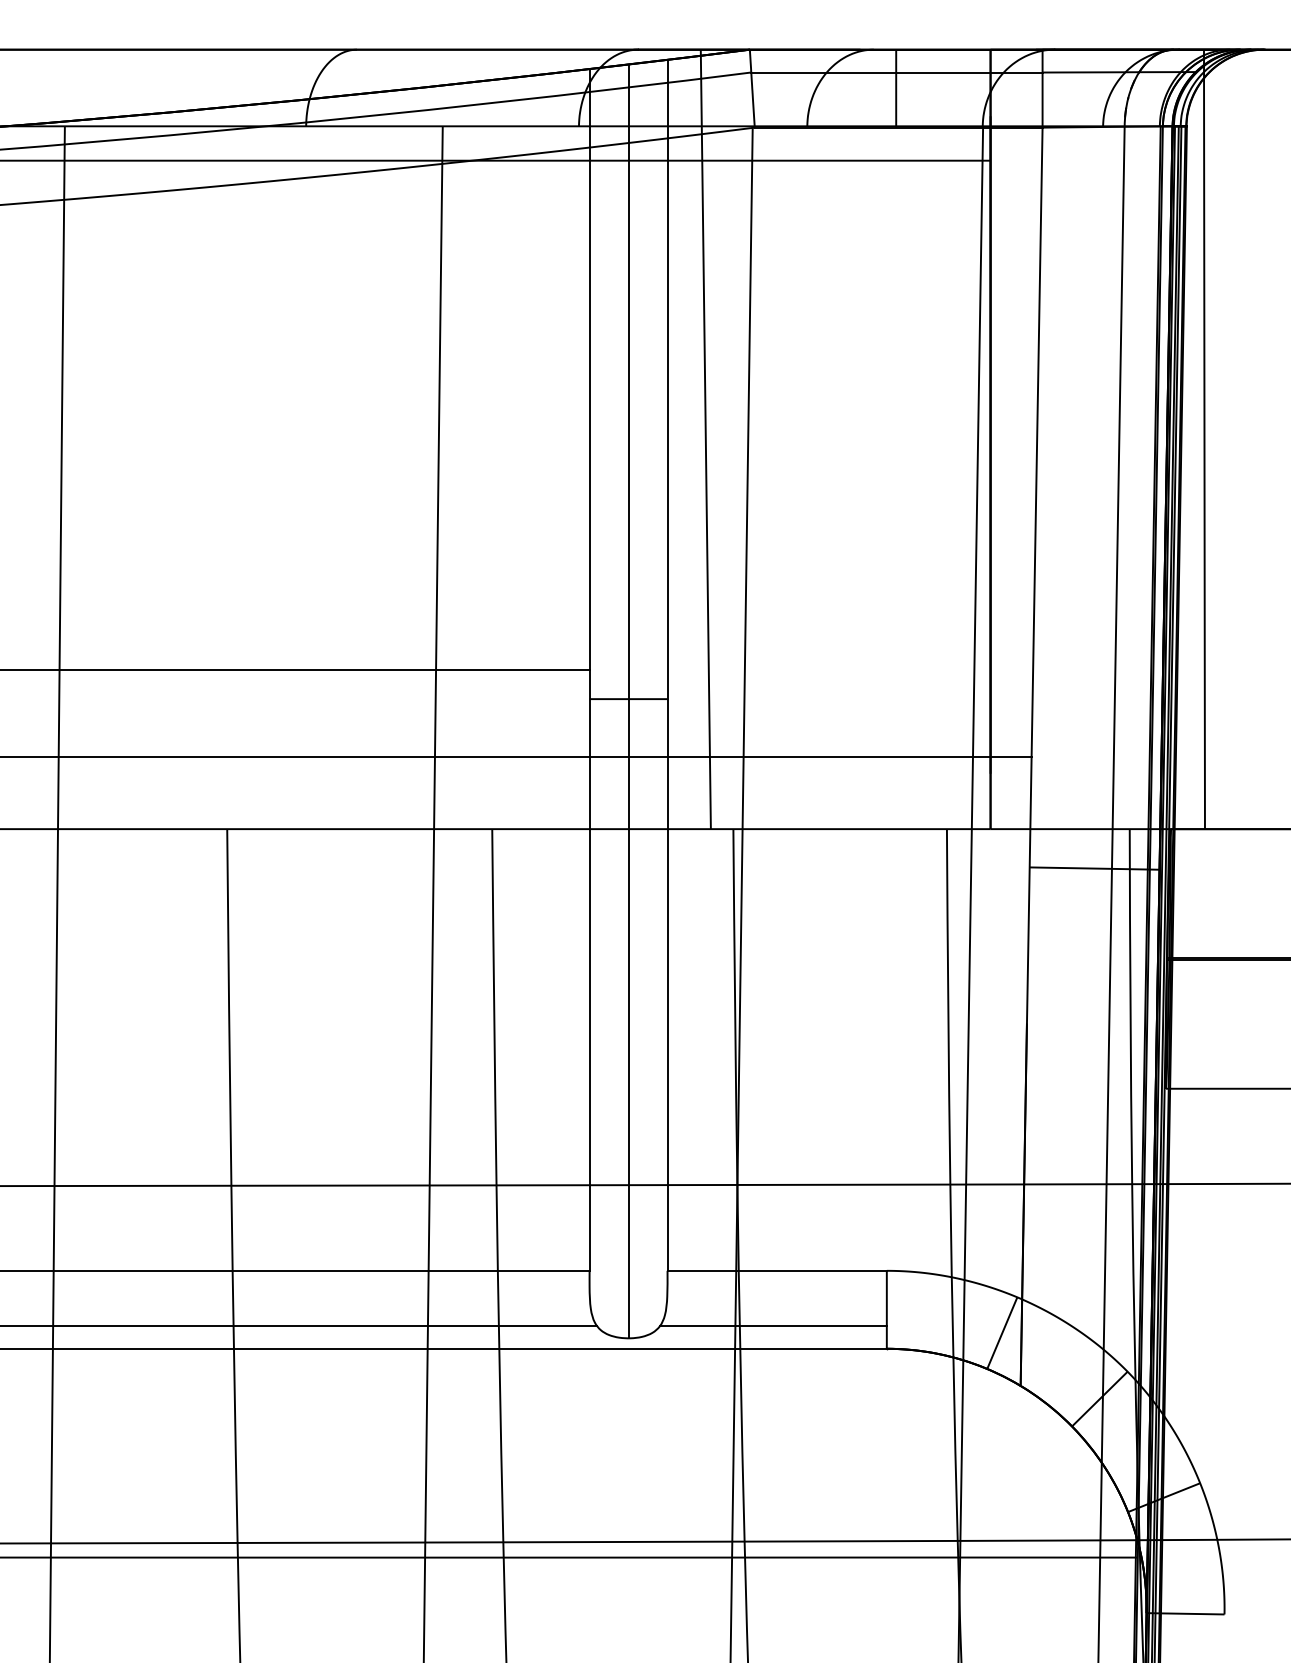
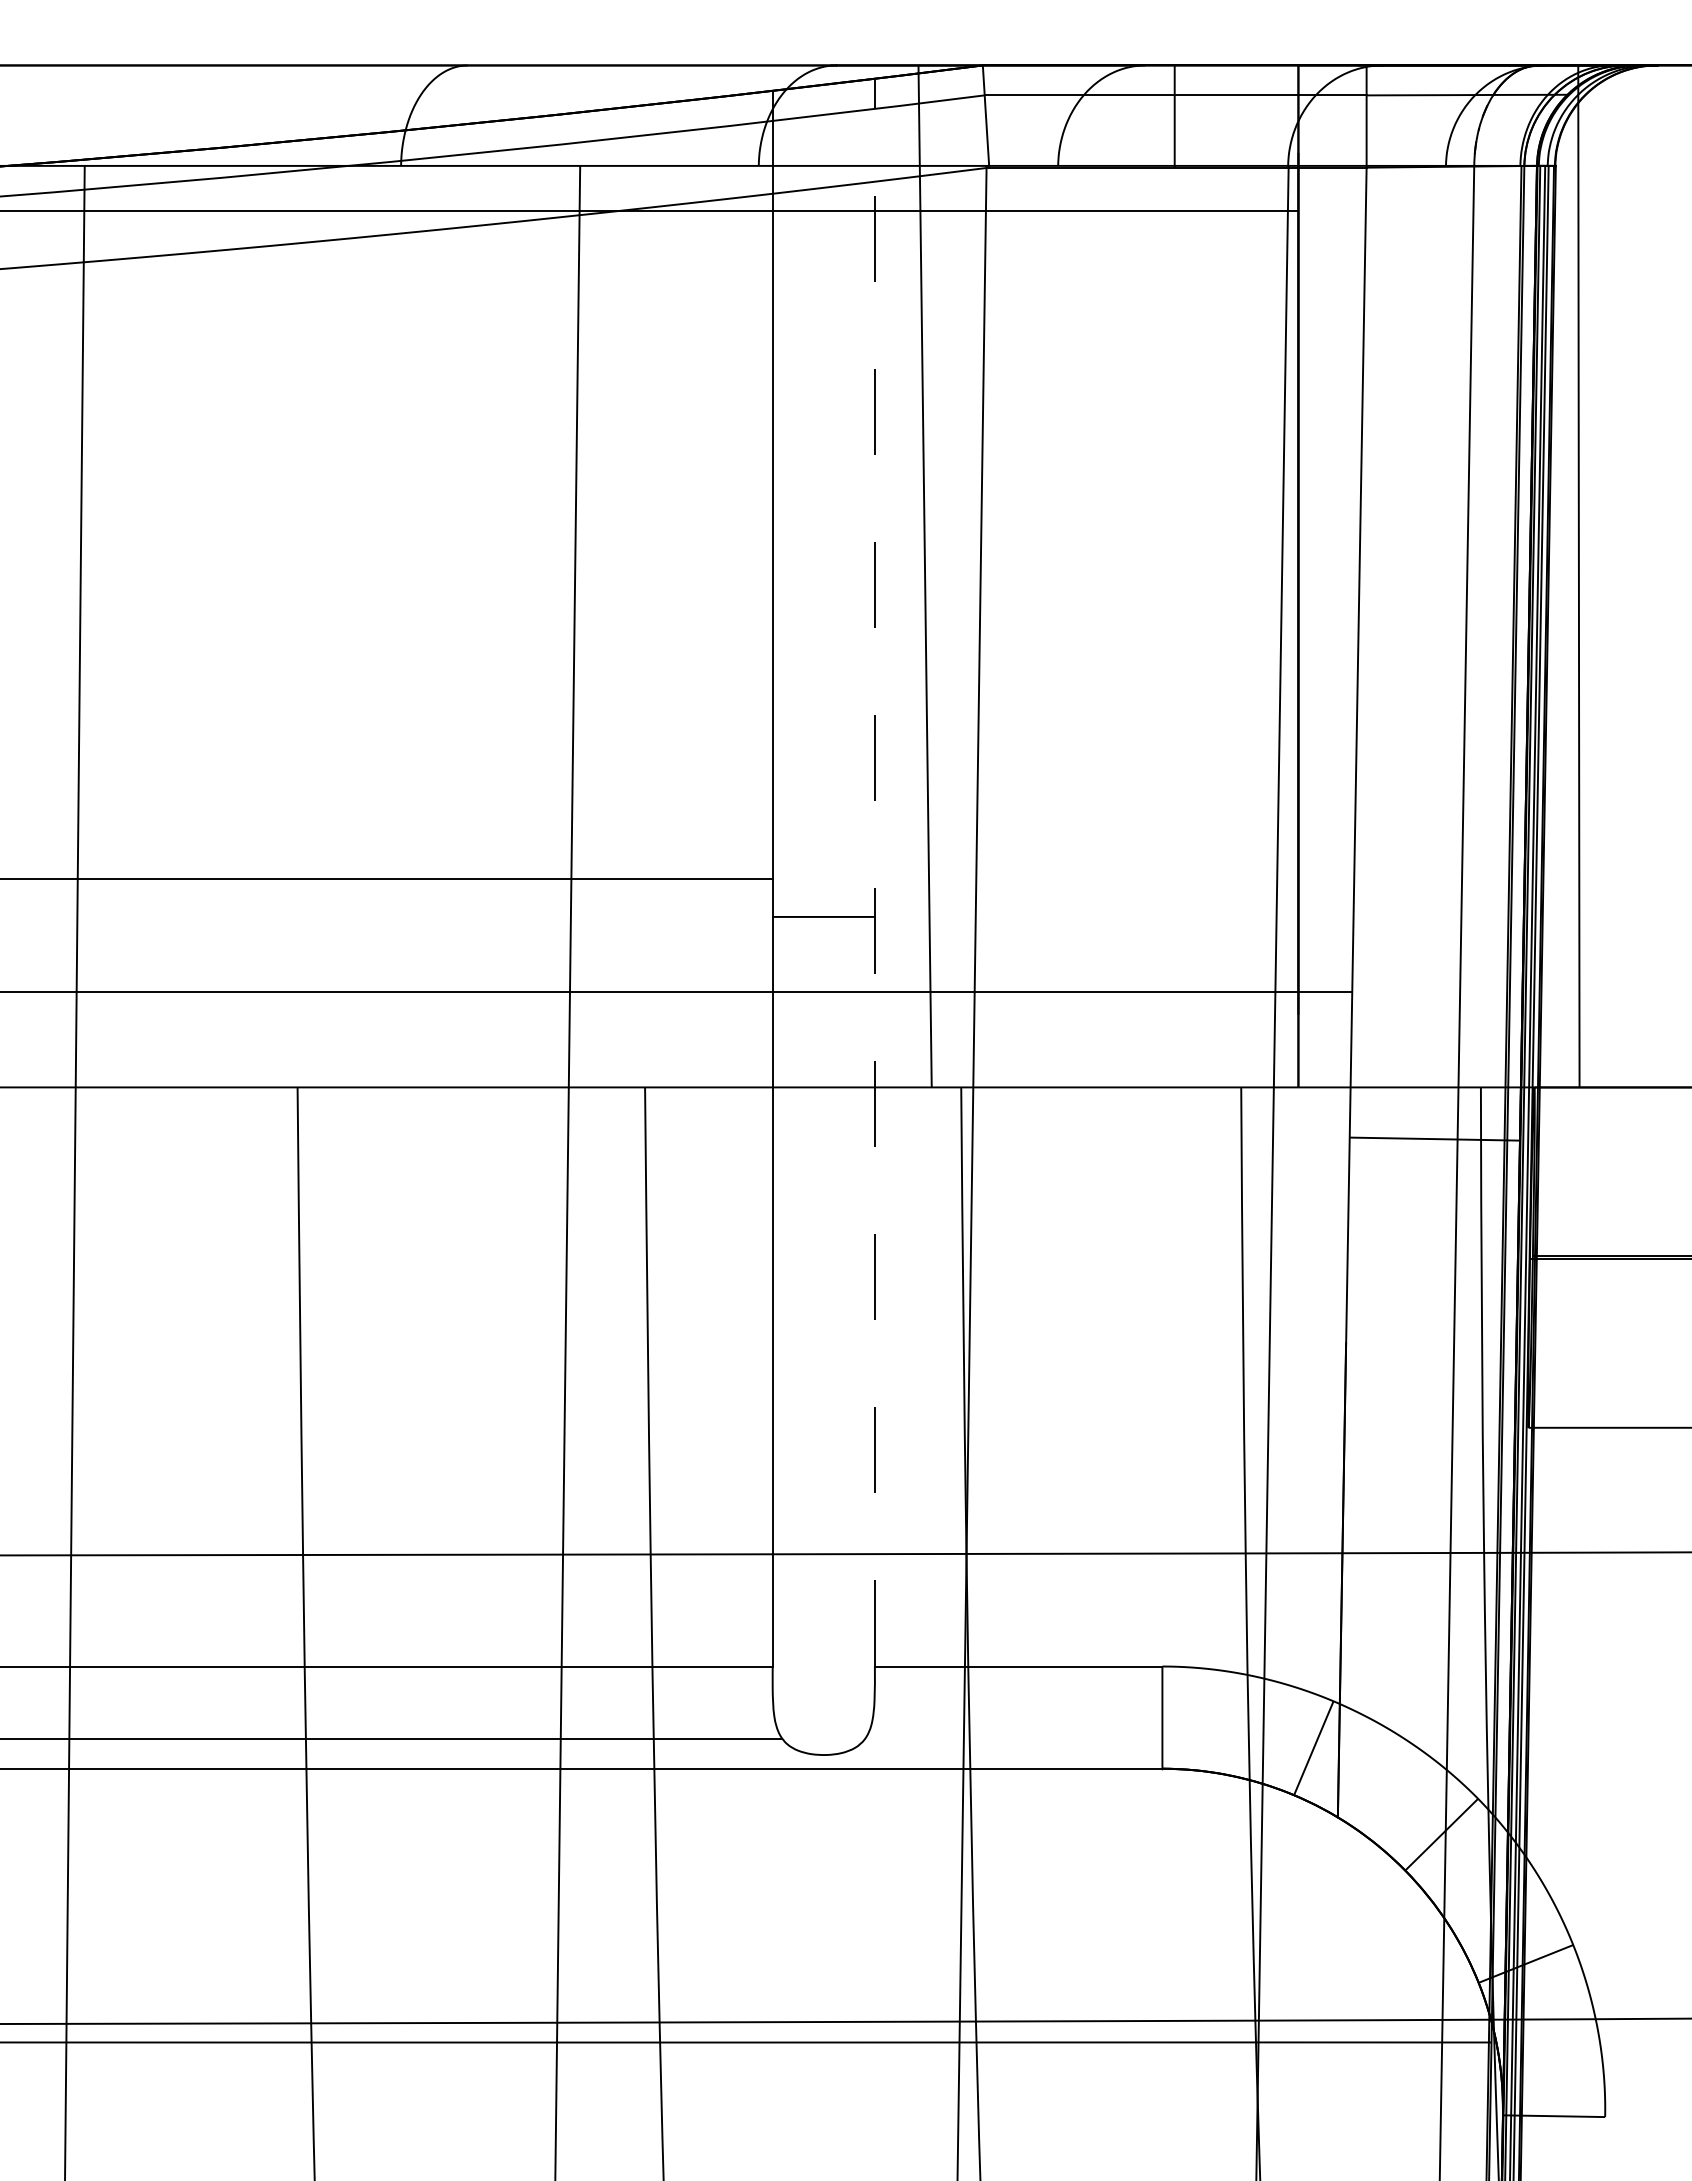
line: (667, 665) -> (874, 872), solid -> dashed
line: (628, 701) -> (823, 919), removed
line: (773, 1325) -> (1013, 1738), removed

